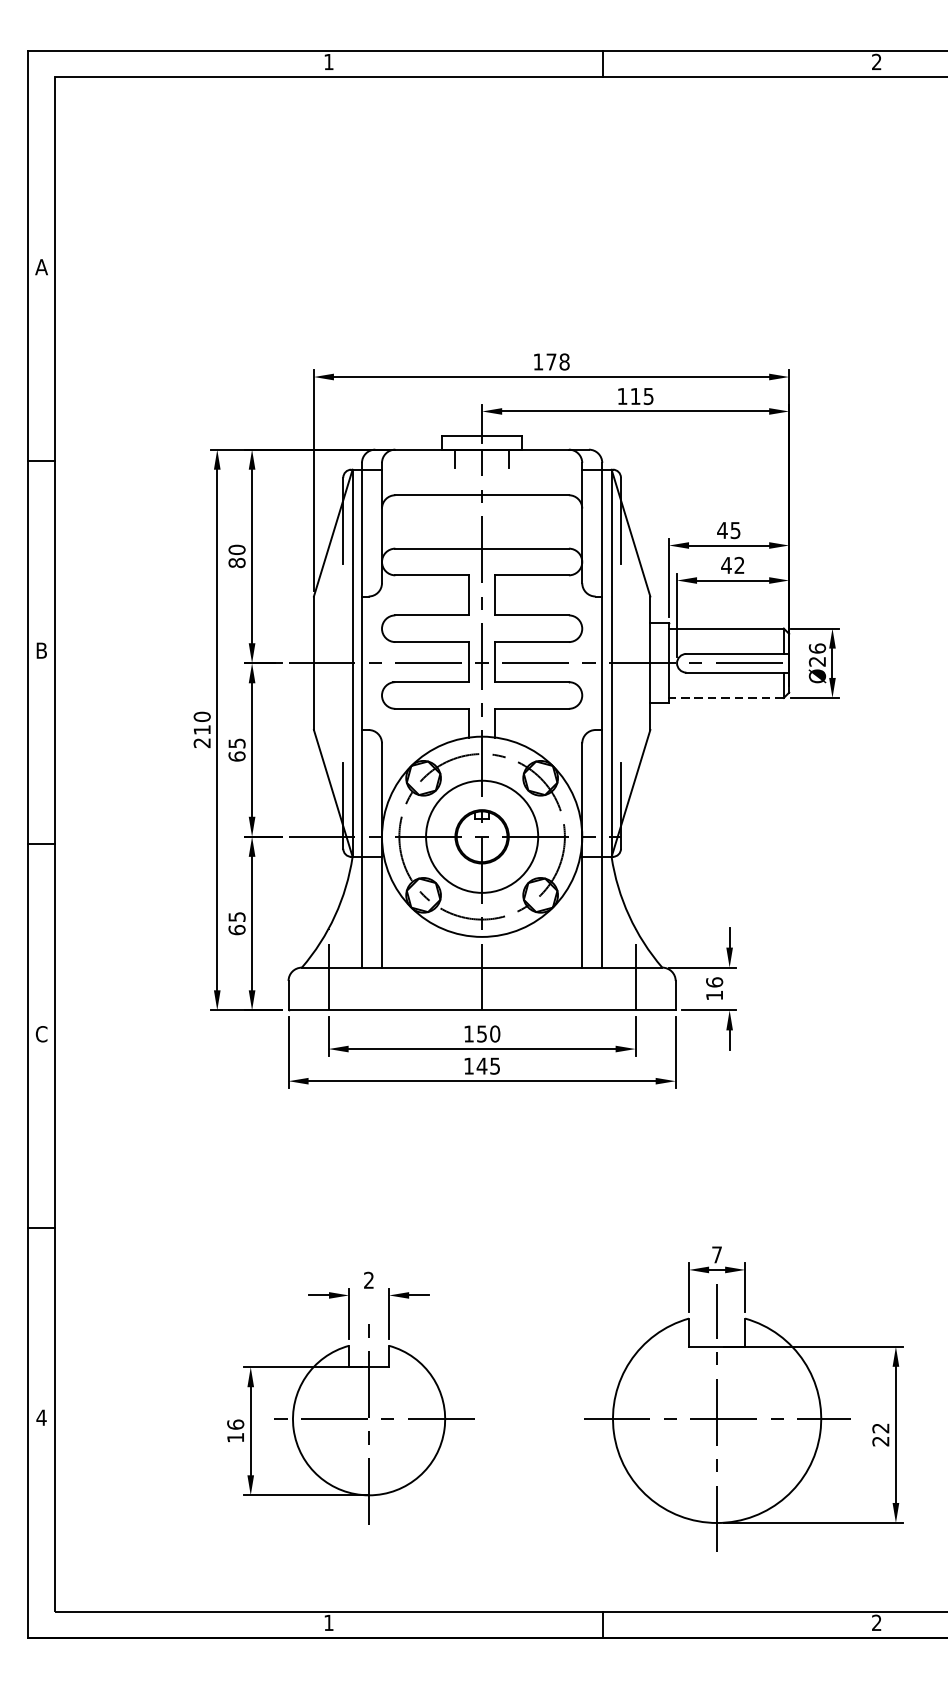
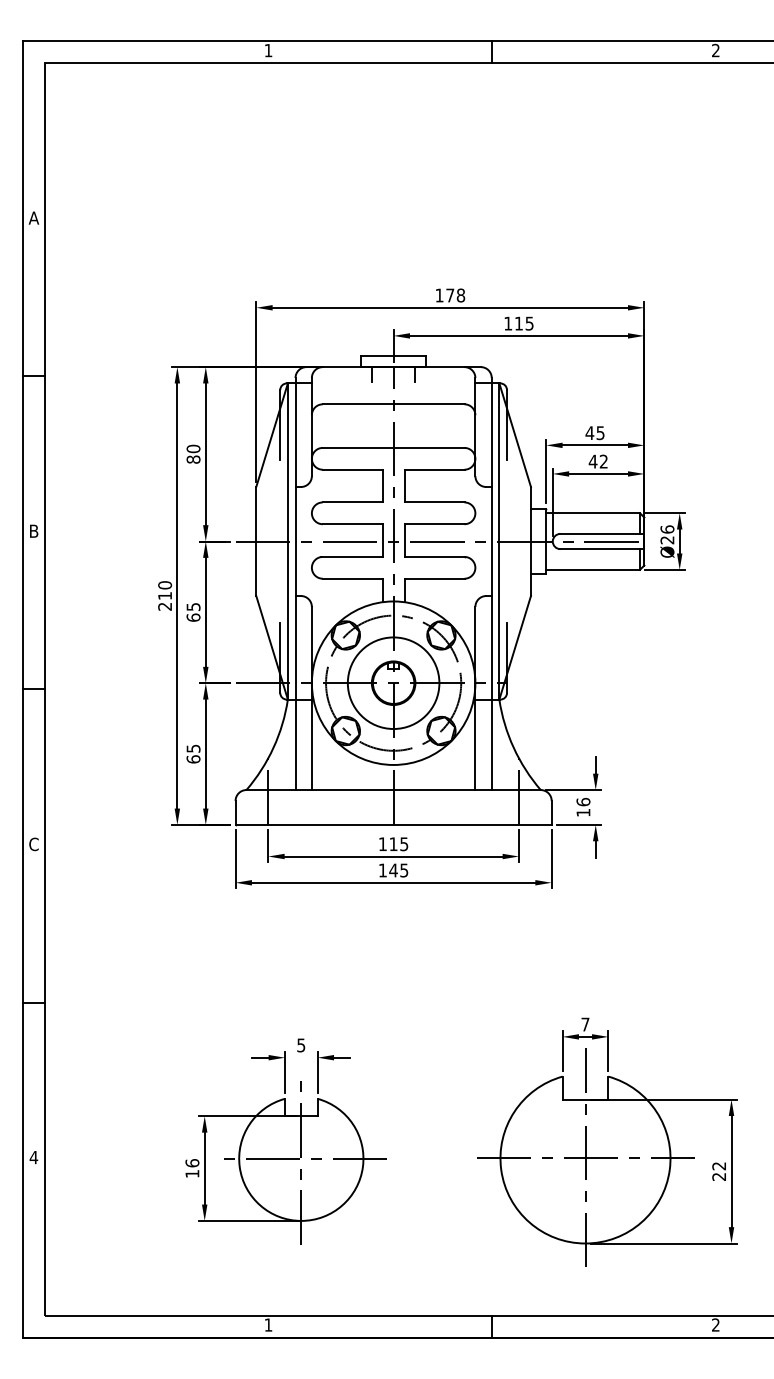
line: (726, 697) -> (593, 569), dashed -> solid
text: (488, 1034) -> (398, 844), 150 -> 115
text: (369, 1280) -> (301, 1045), 2 -> 5

